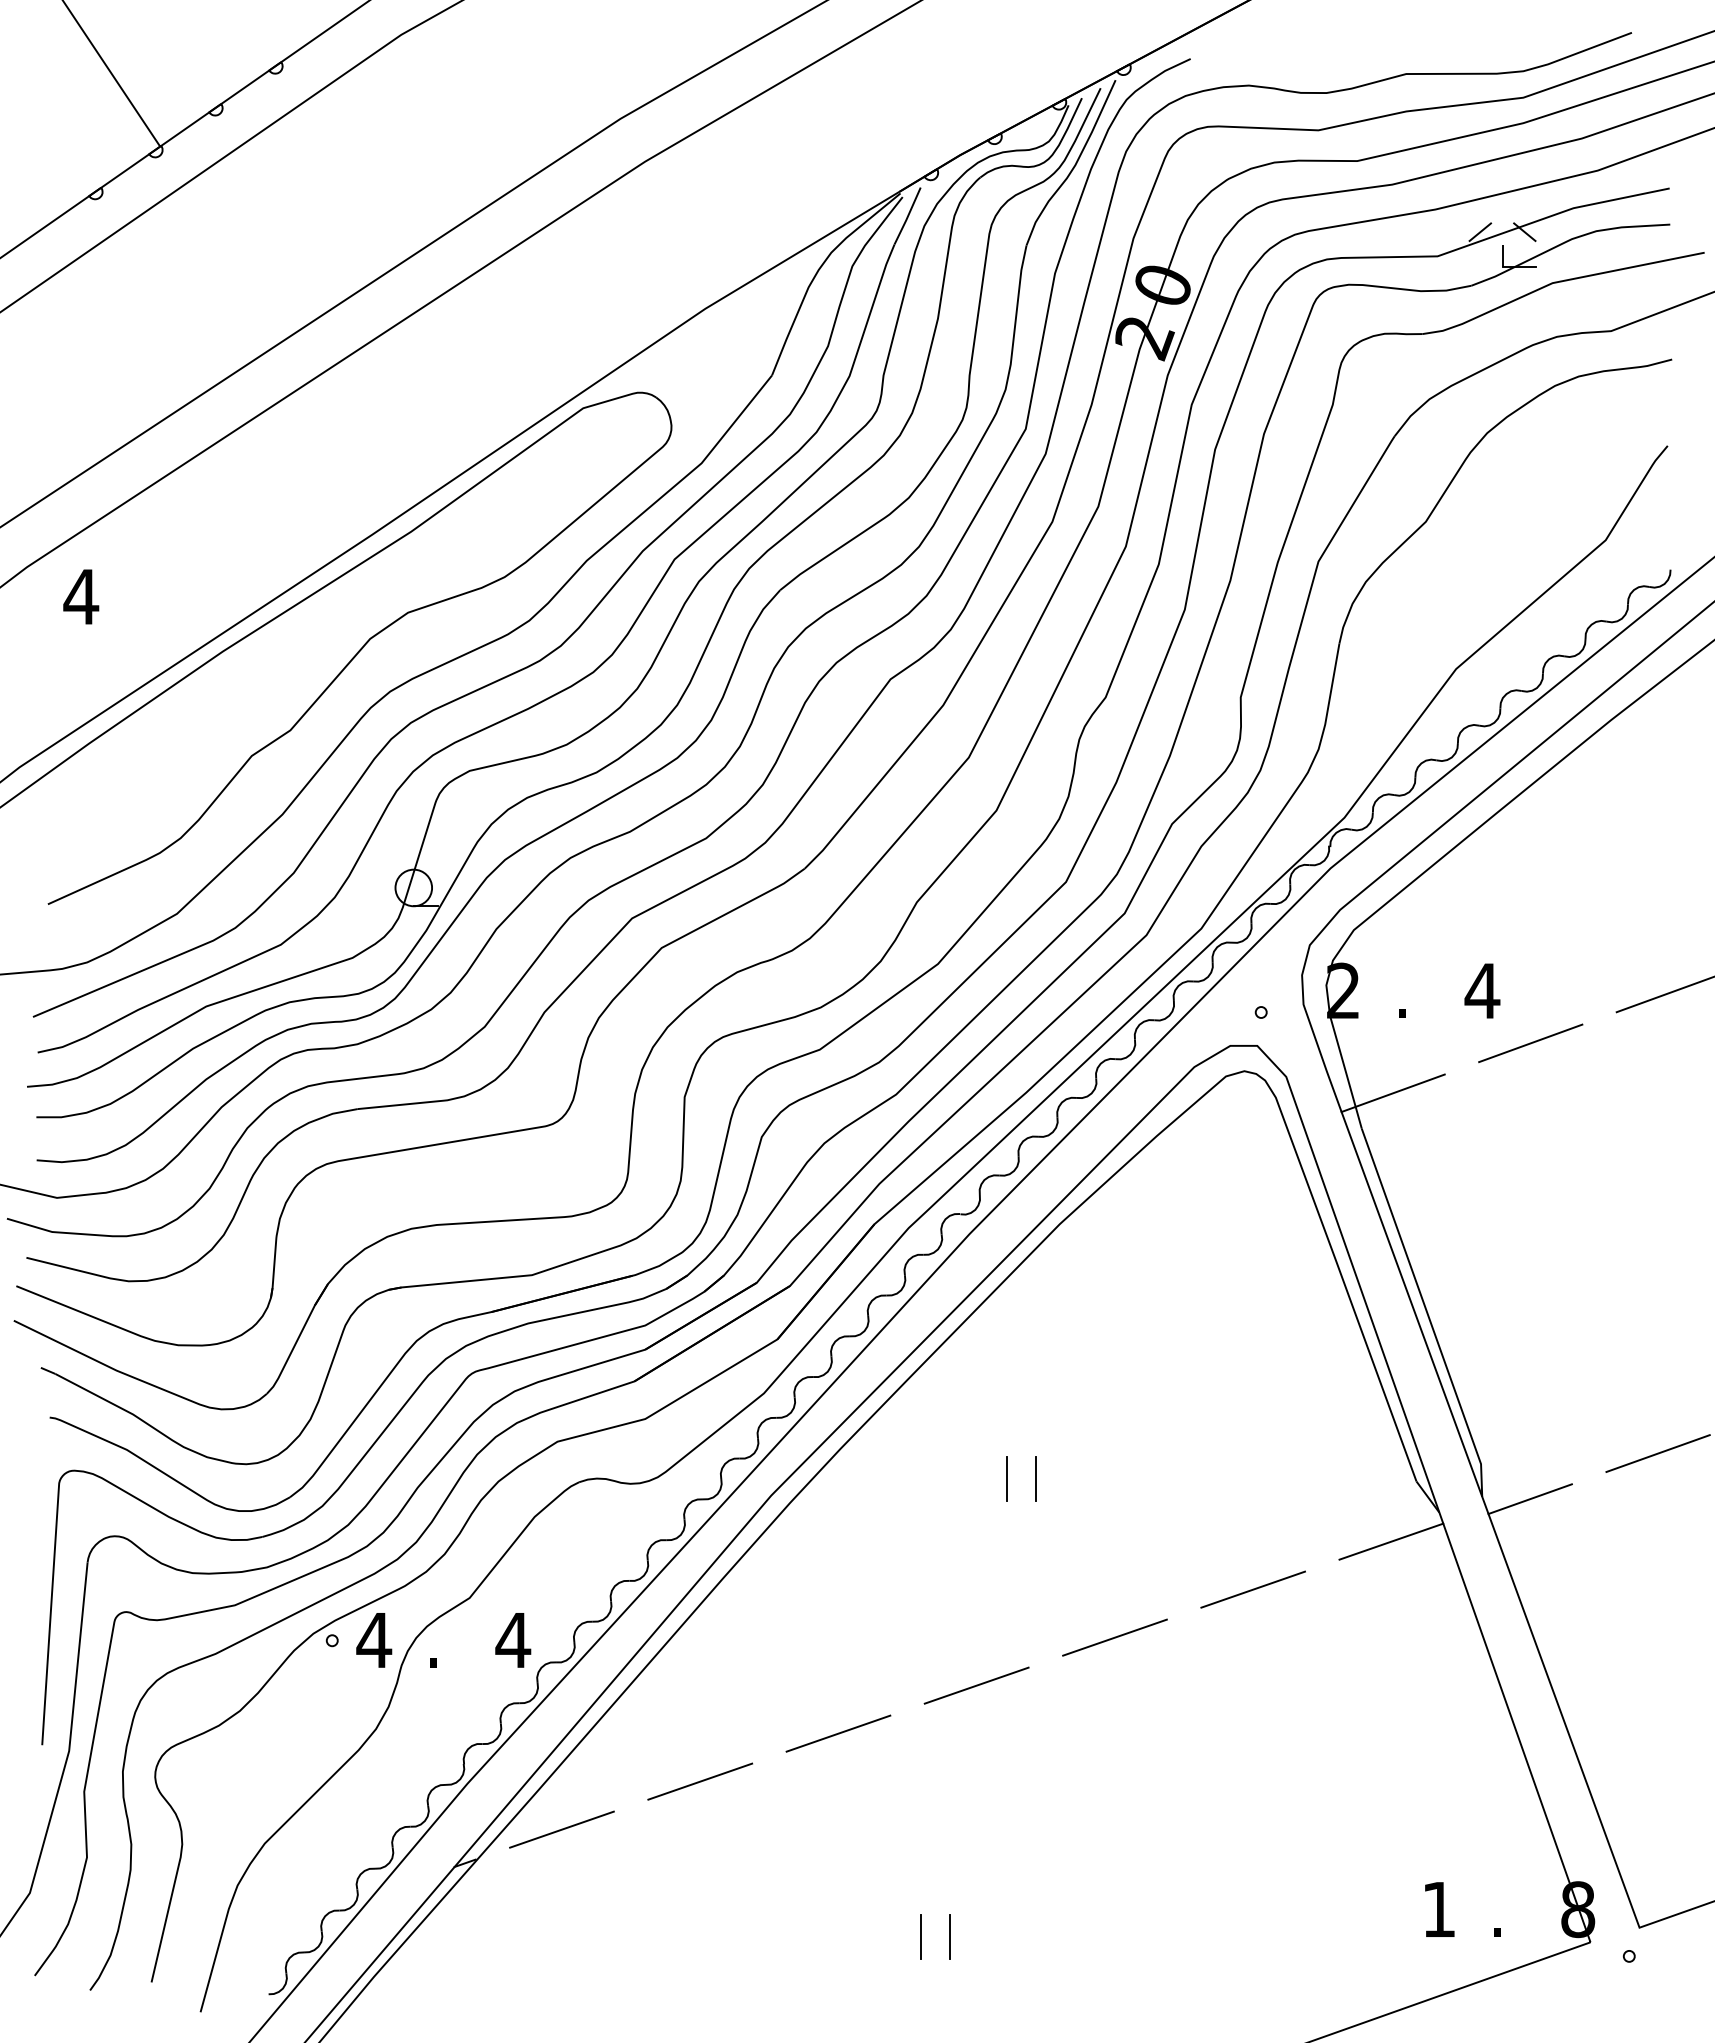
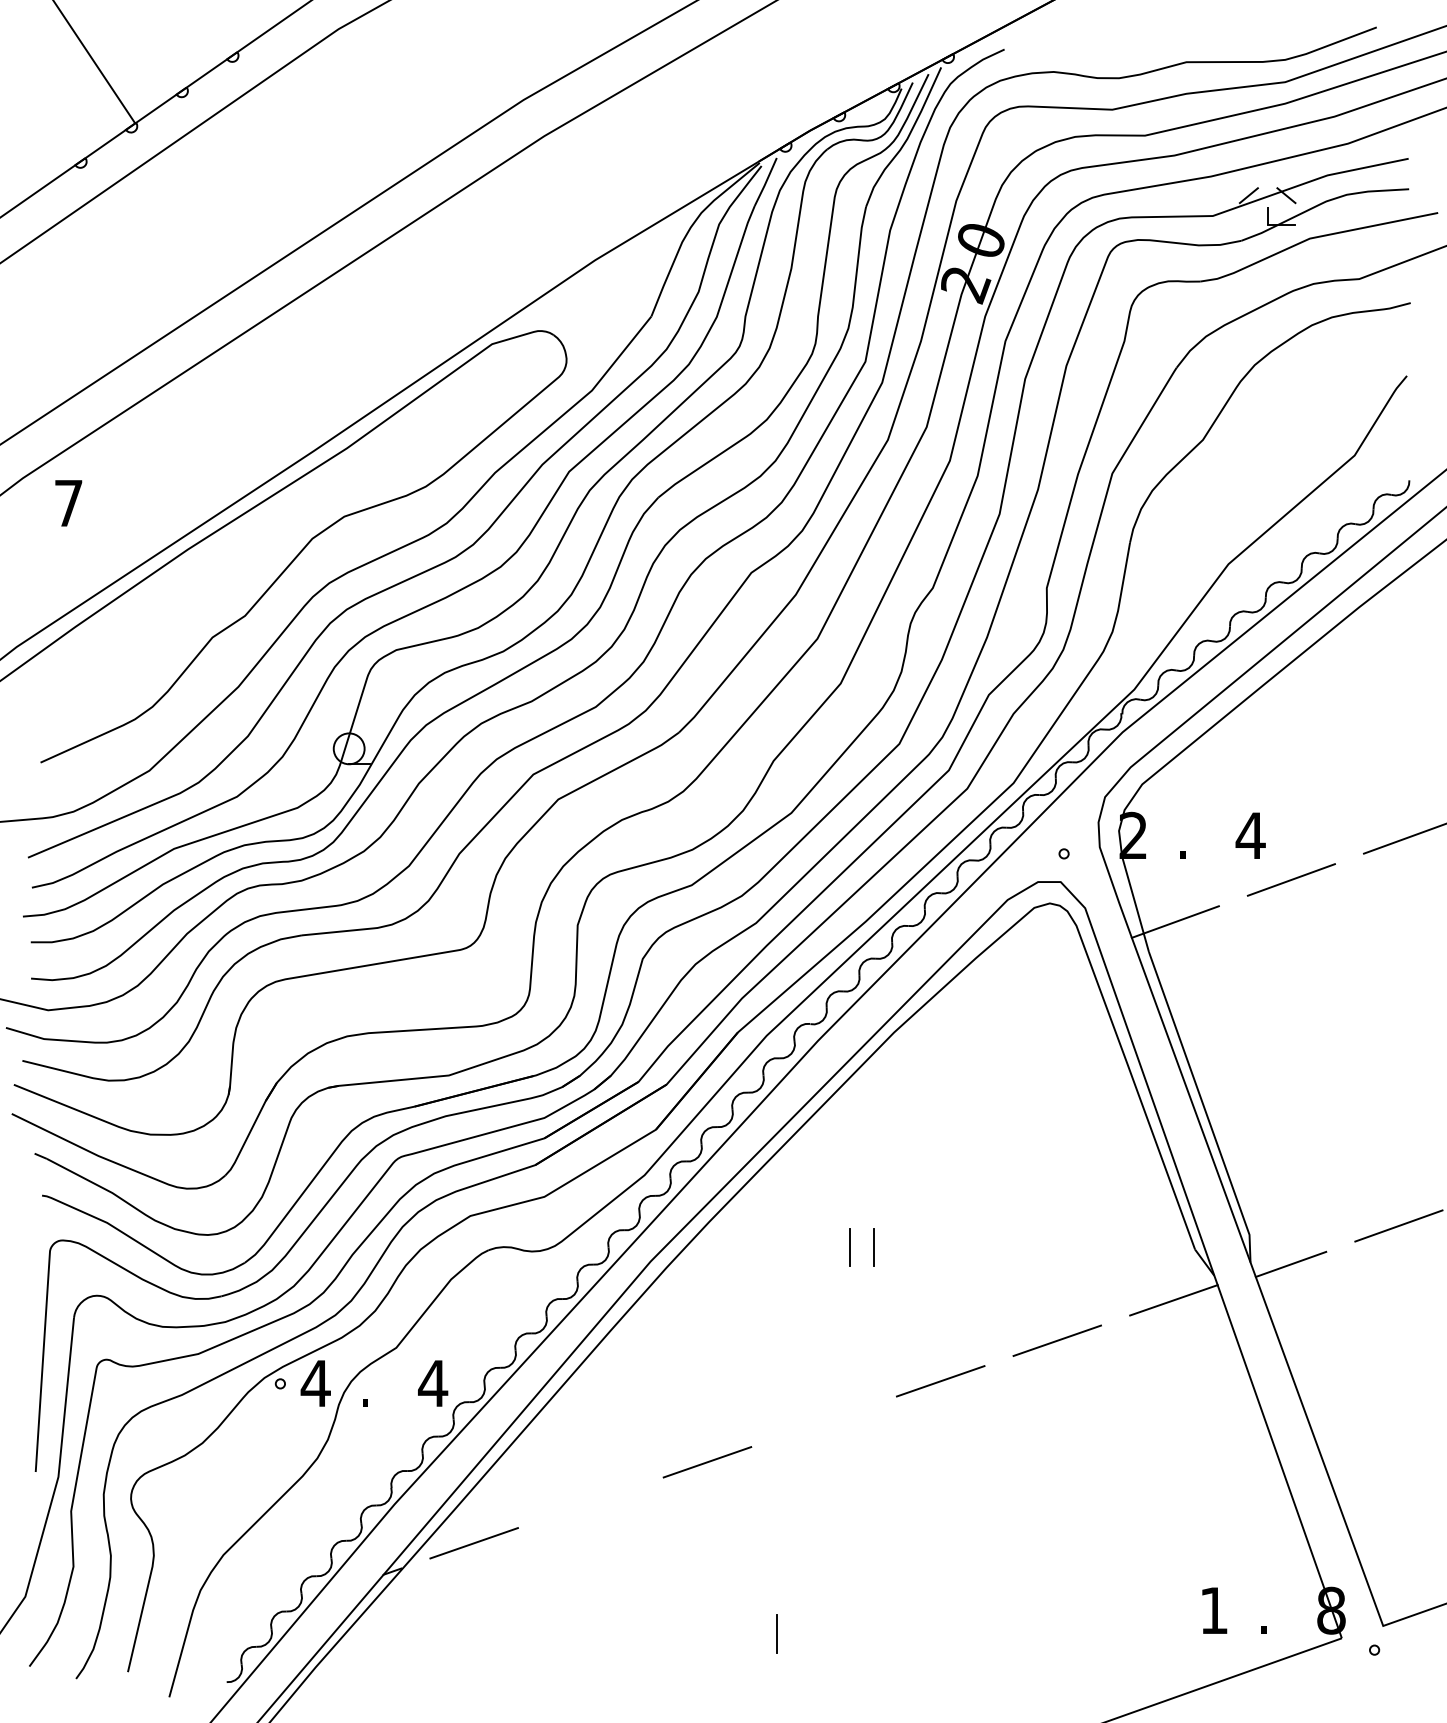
text: (81, 596) -> (68, 502), 4 -> 7
line: (976, 1685) -> (823, 1421), removed
line: (699, 1781) -> (590, 1502), removed
line: (950, 1937) -> (801, 1634), removed

